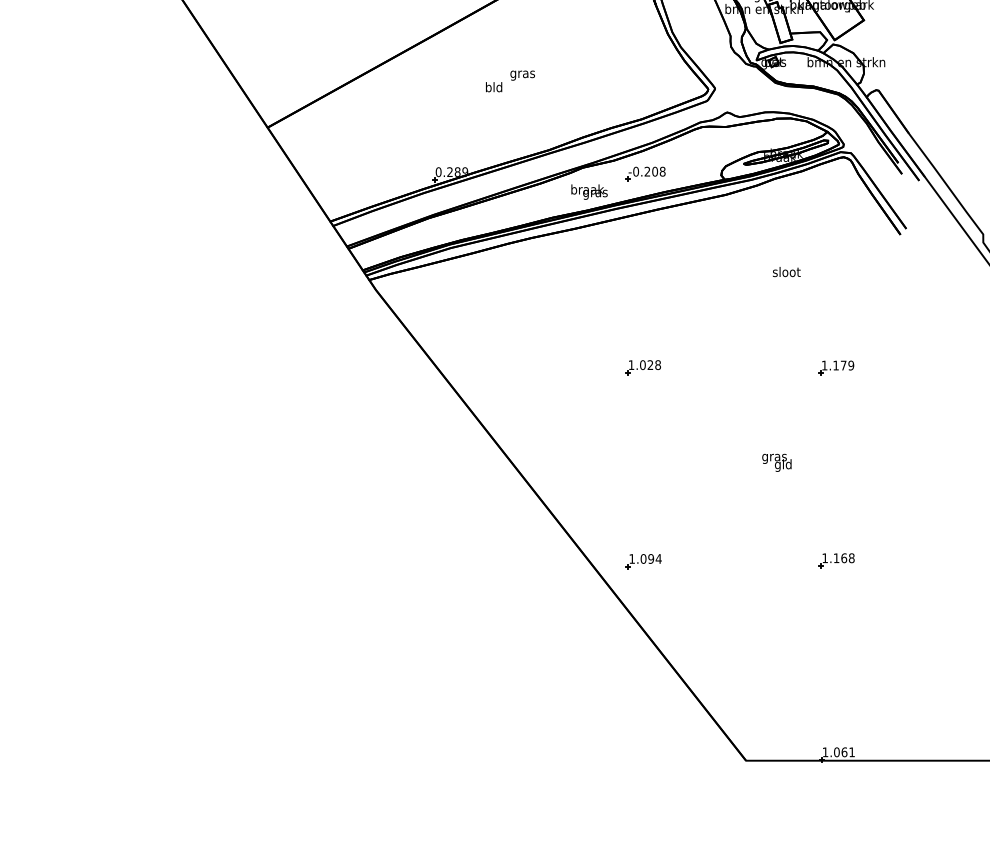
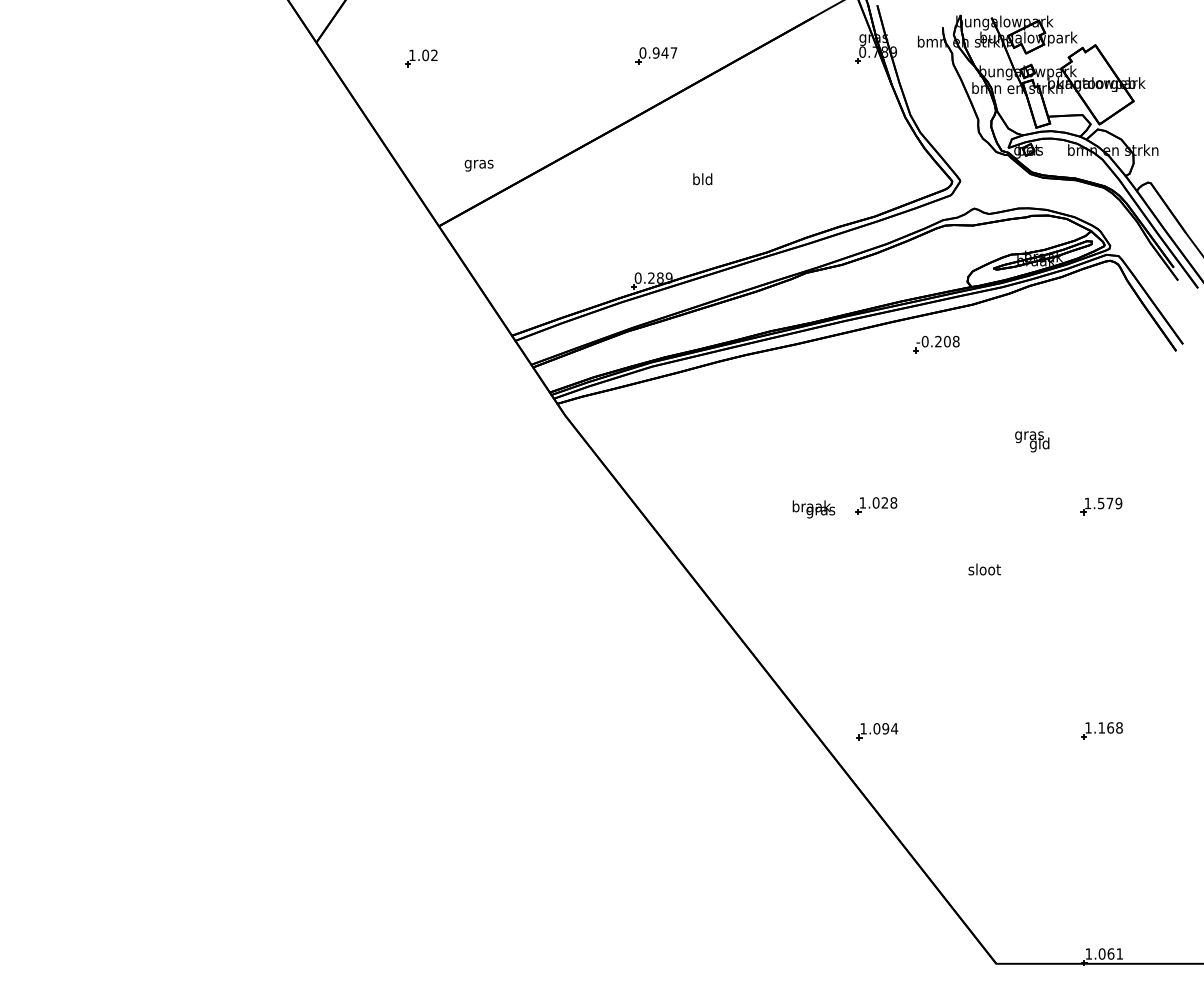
text: (522, 75) -> (478, 165), moved
part: (645, 174) -> (936, 344), moved
text: (589, 192) -> (813, 509), moved
text: (786, 272) -> (984, 569), moved
text: (835, 365) -> (1100, 503), 1.179 -> 1.579
text: (777, 462) -> (1032, 441), moved

